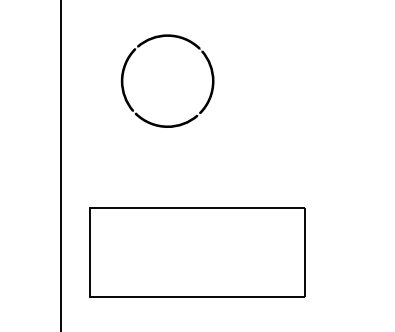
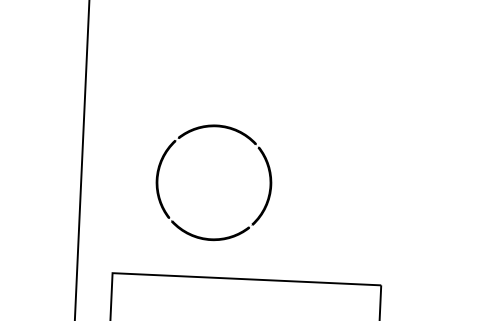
part: (157, 38) -> (203, 128), moved

